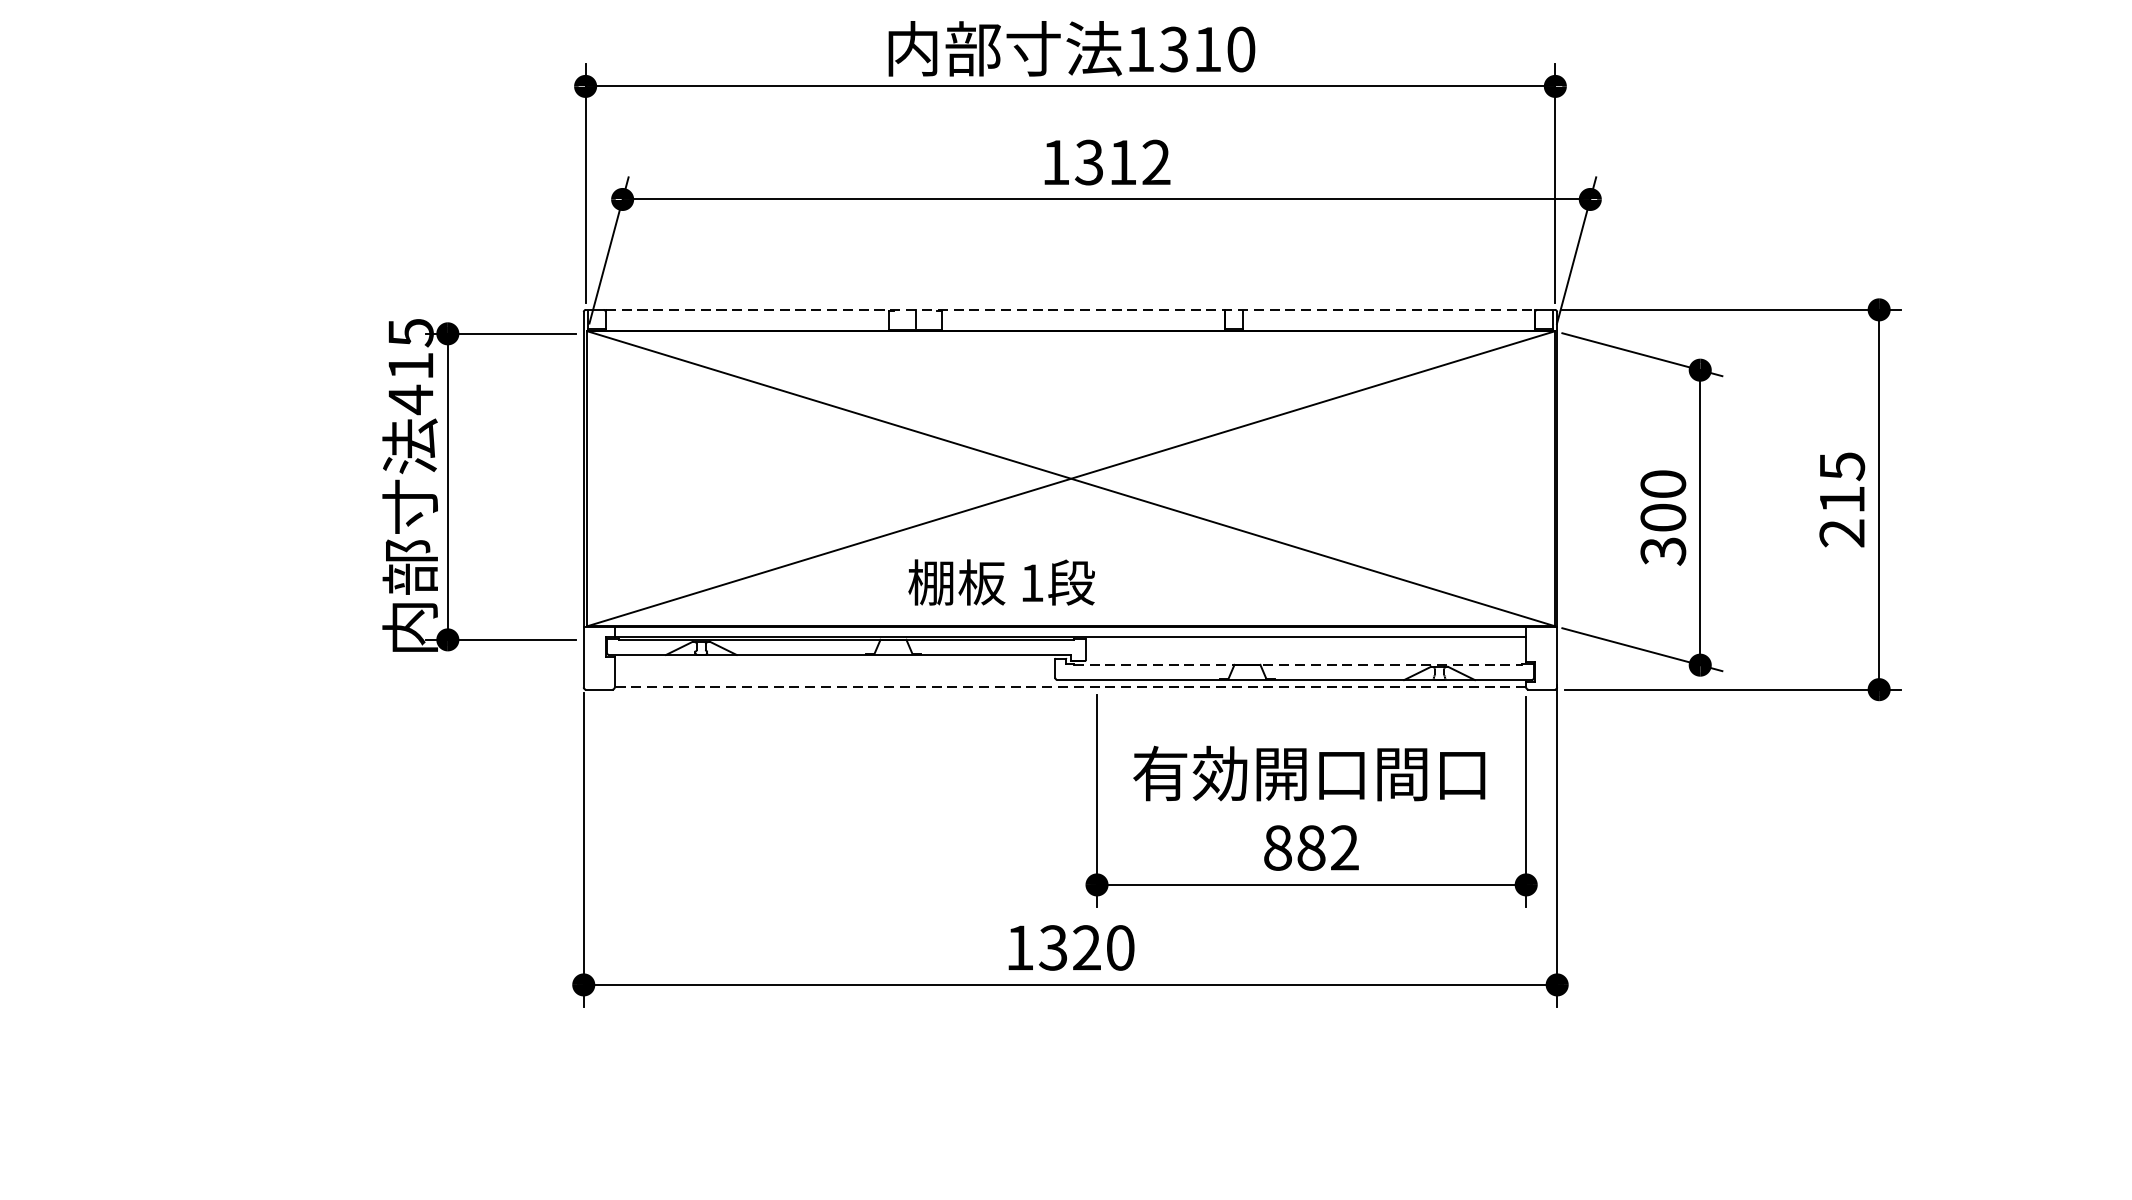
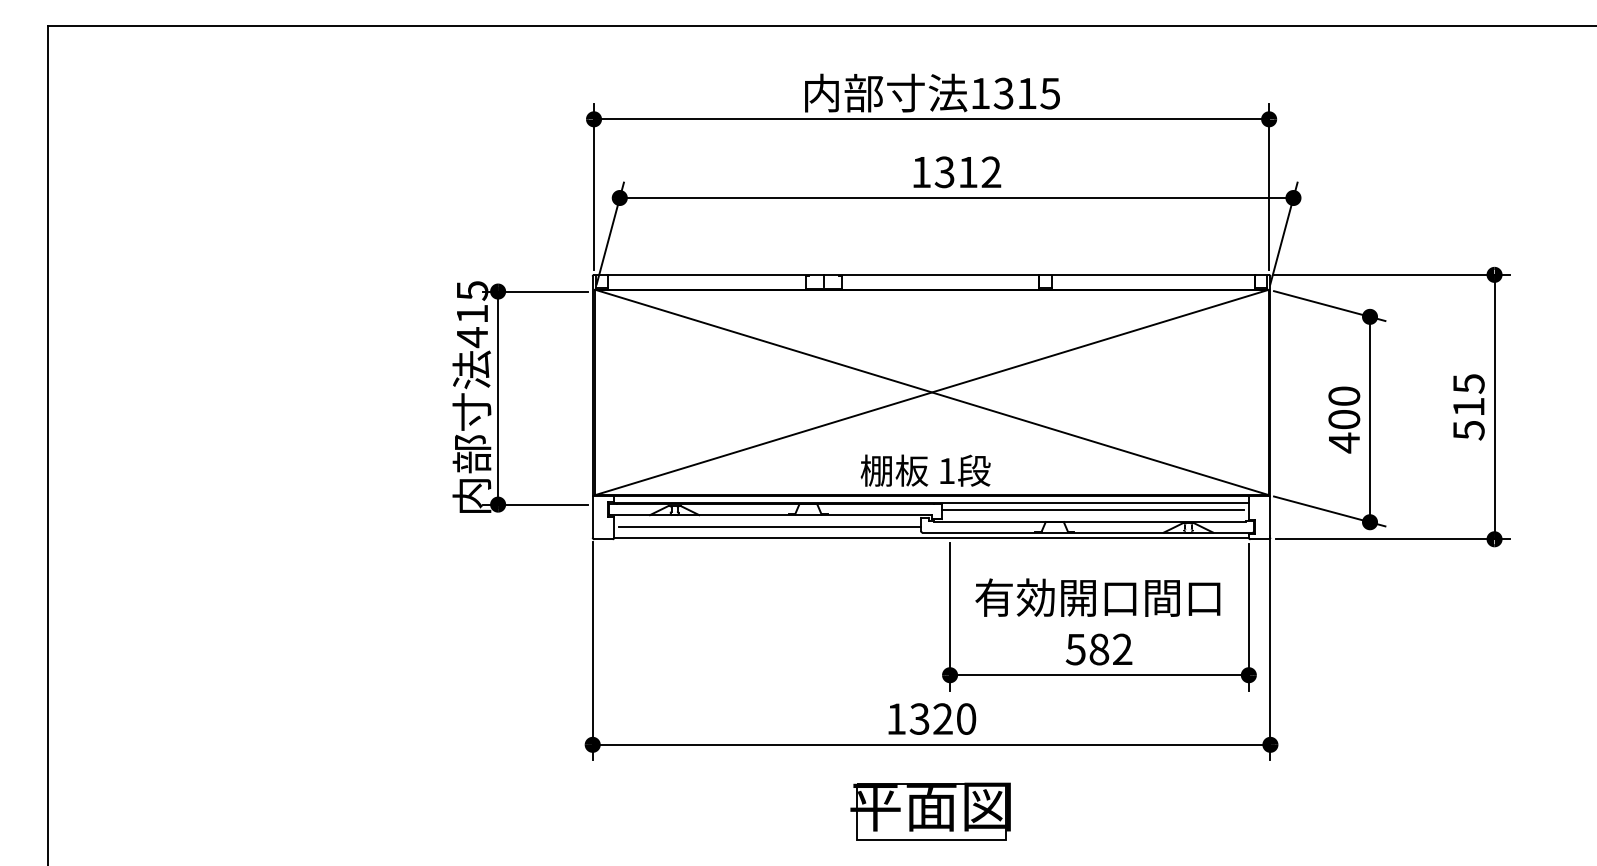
text: (1241, 49) -> (1050, 93), 1310 -> 1315
line: (1071, 309) -> (932, 274), dashed -> solid
text: (1841, 533) -> (1468, 430), 215 -> 515
text: (1663, 550) -> (1344, 442), 300 -> 400
text: (1001, 582) -> (925, 470), moved
line: (1303, 646) -> (1093, 509), added
line: (1298, 664) -> (1090, 521), dashed -> solid
line: (837, 671) -> (769, 526), added
line: (1070, 687) -> (931, 537), dashed -> solid
text: (1277, 847) -> (1075, 649), 882 -> 582
part: (1068, 1080) -> (930, 811), added

